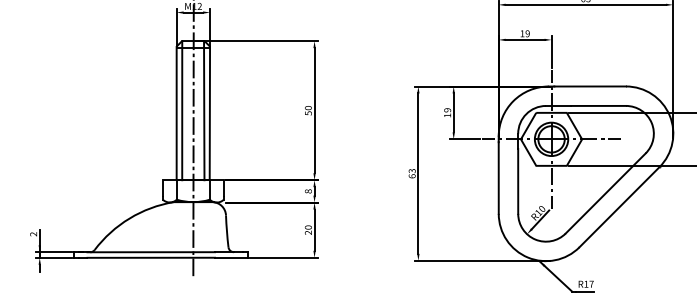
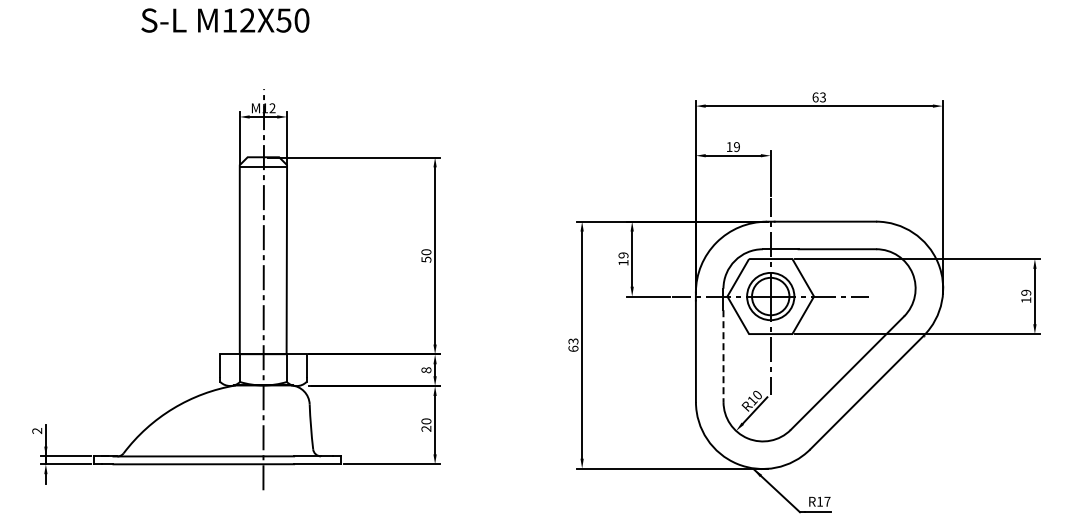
line: (182, 110) -> (247, 255), removed
line: (203, 110) -> (278, 255), removed
line: (518, 181) -> (723, 356), solid -> dashed

